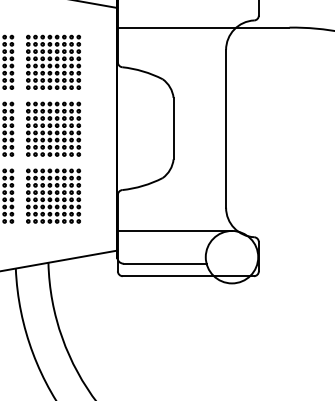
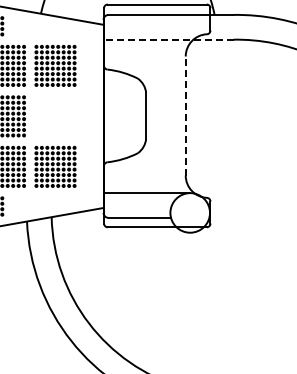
line: (203, 27) -> (168, 39), solid -> dashed
part: (53, 129) -> (55, 116), removed
line: (225, 129) -> (185, 116), solid -> dashed

